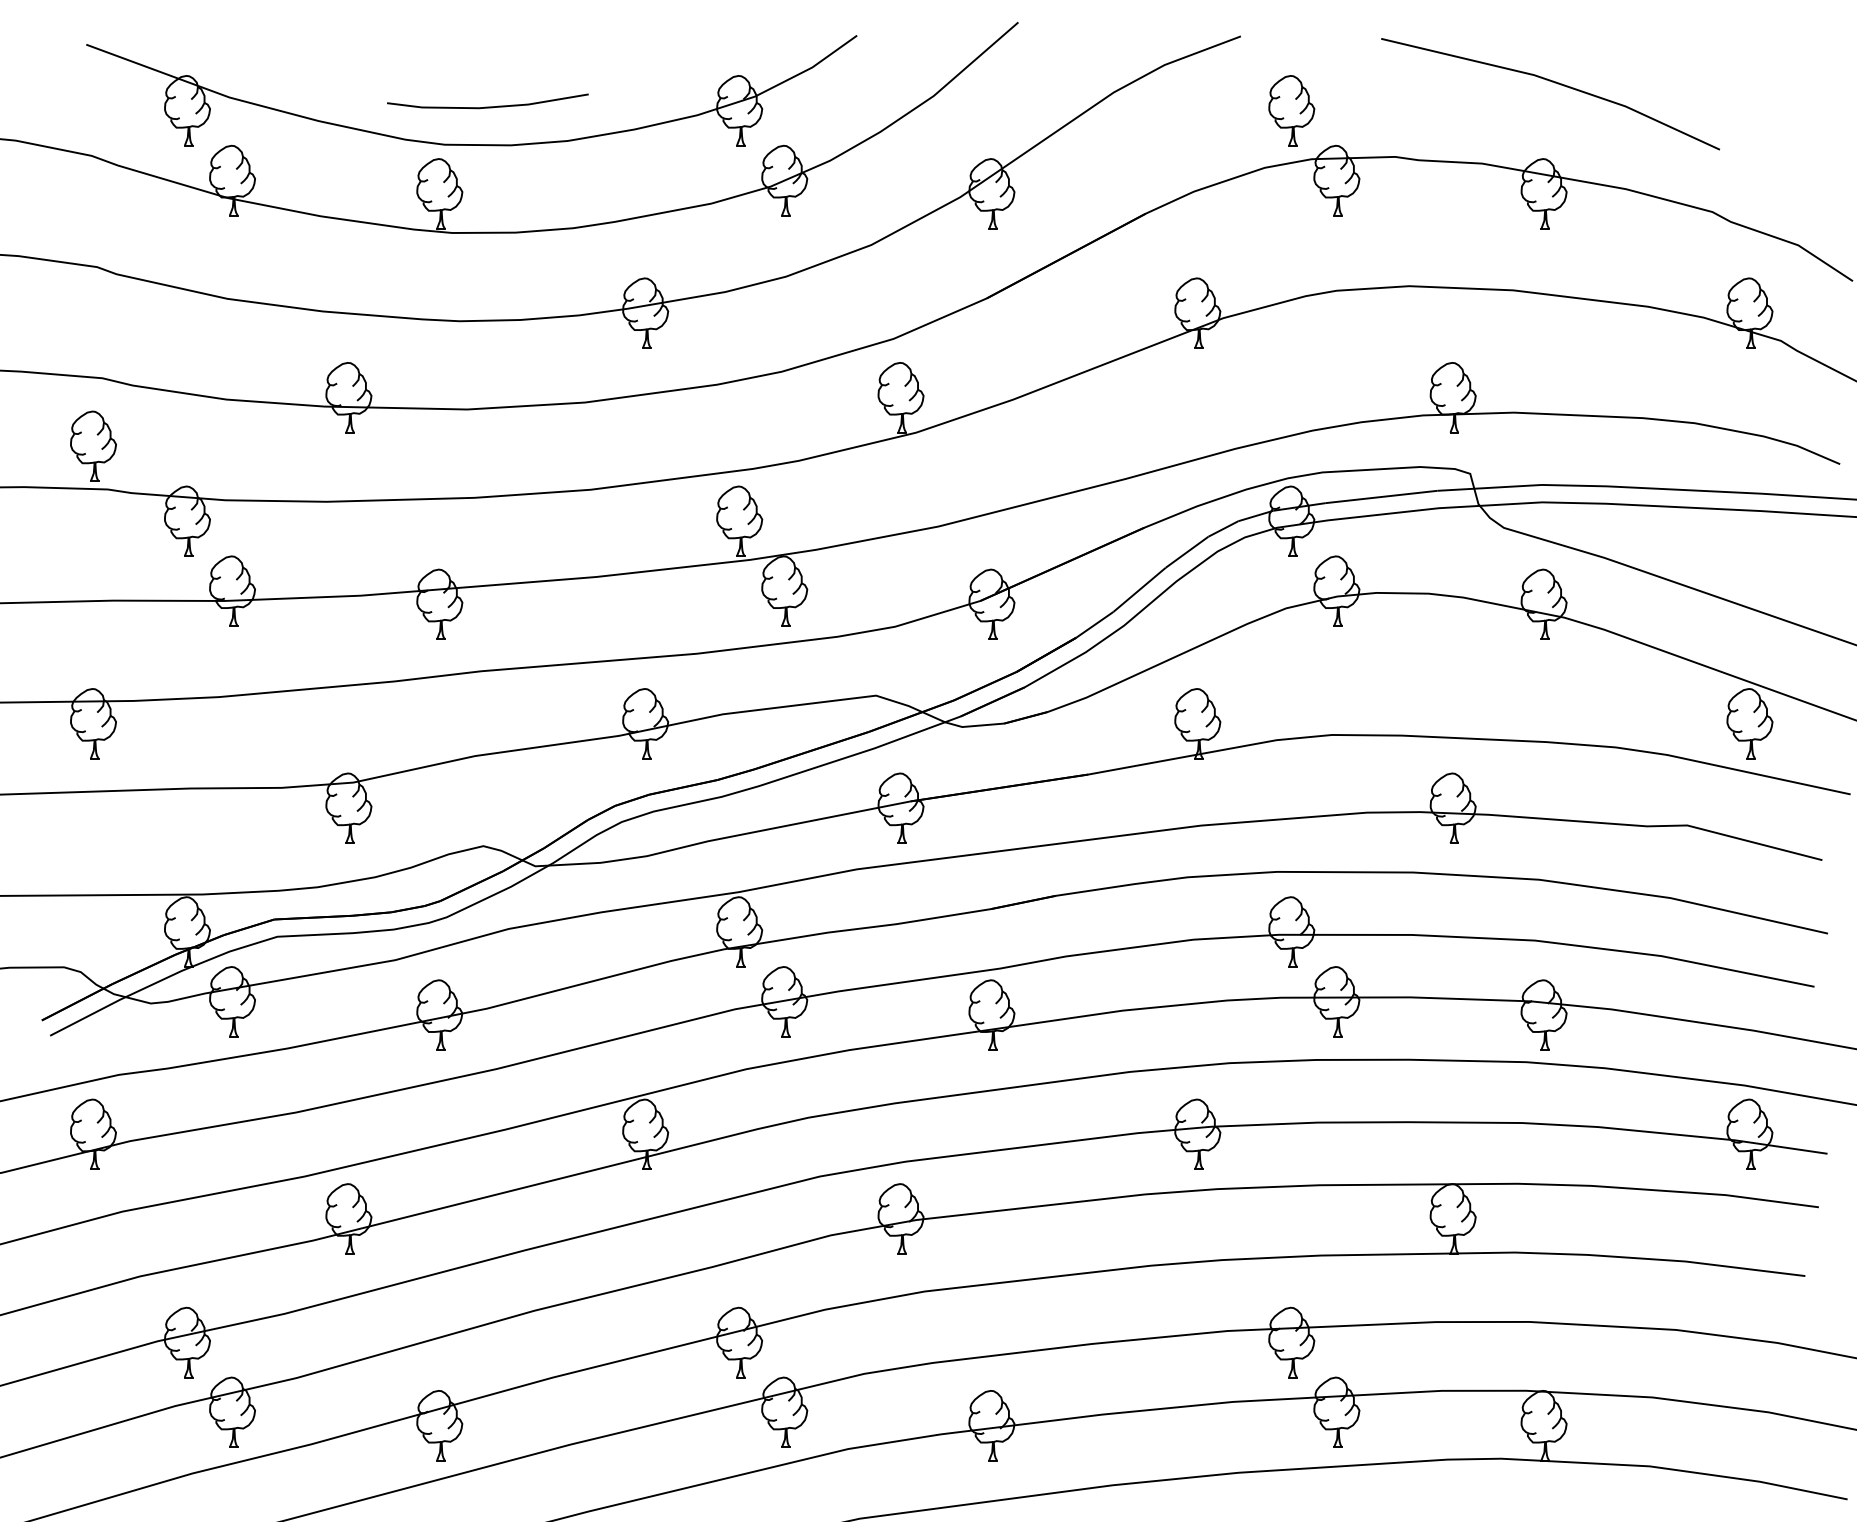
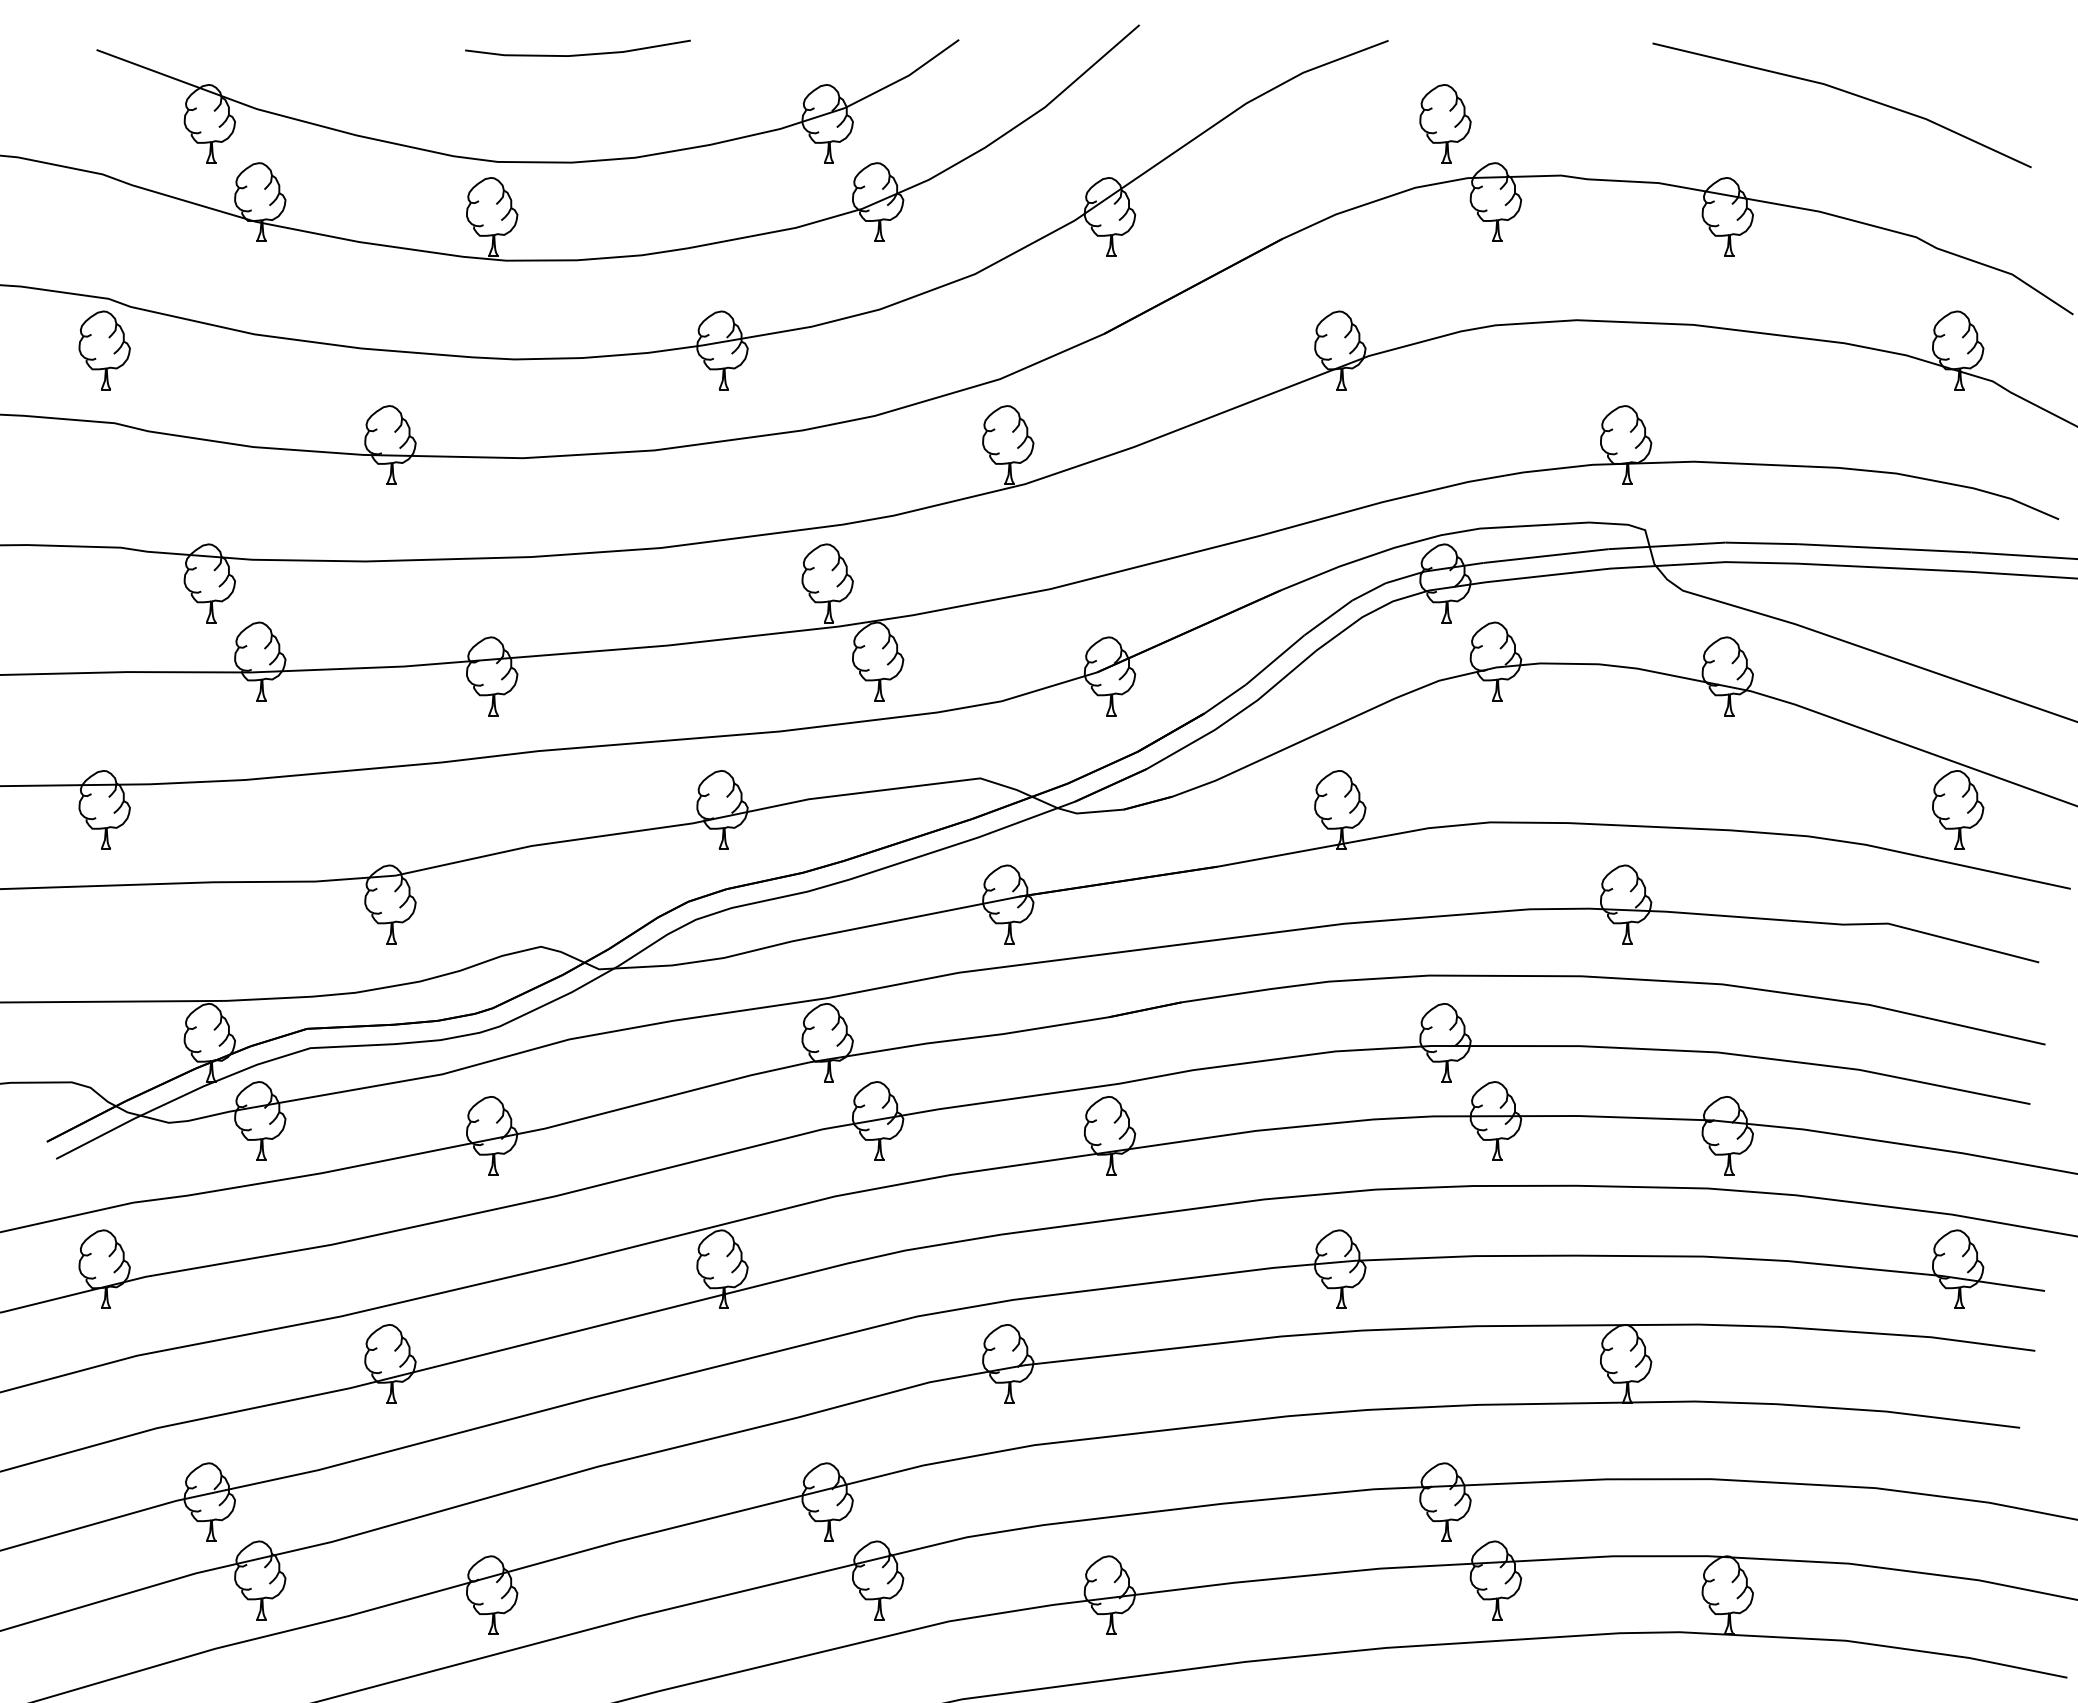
line: (1552, 82) -> (1844, 92), moved
line: (487, 106) -> (577, 54), moved
part: (93, 446) -> (104, 350), moved

